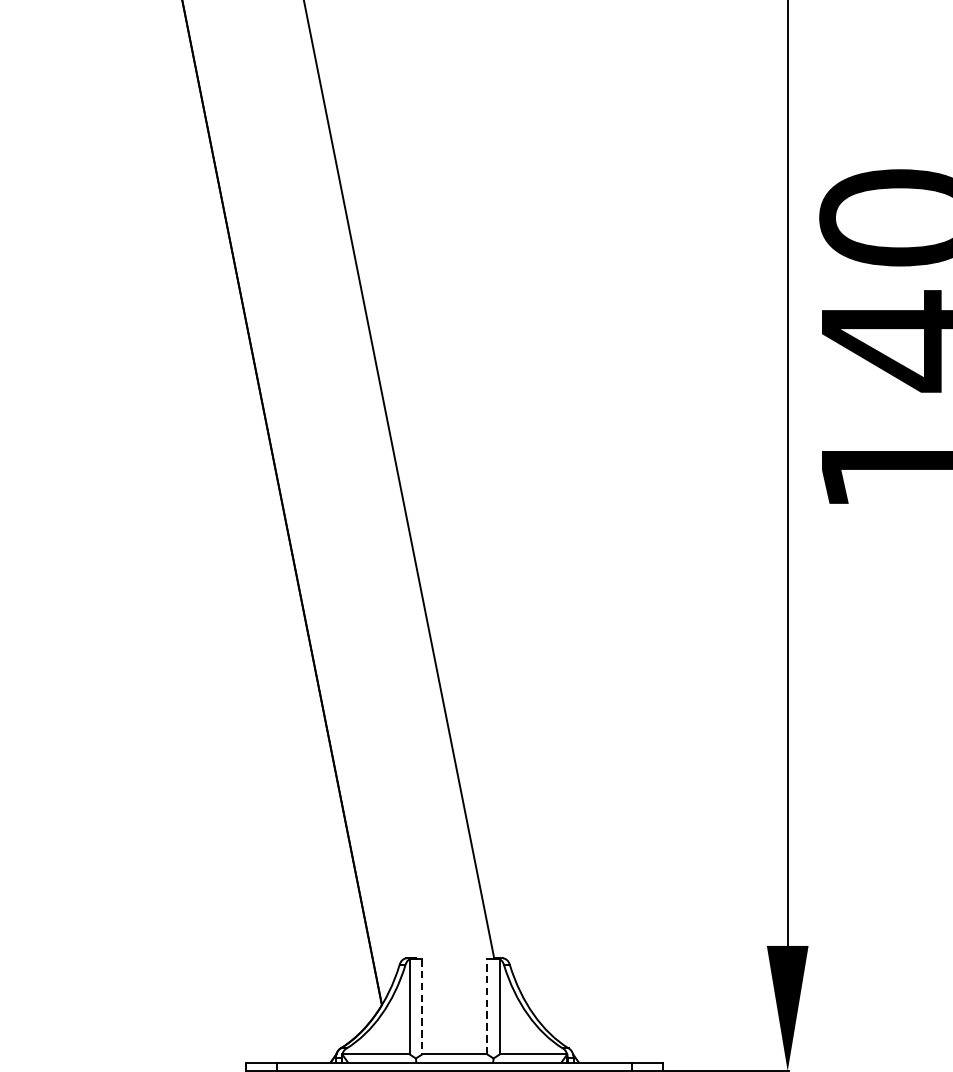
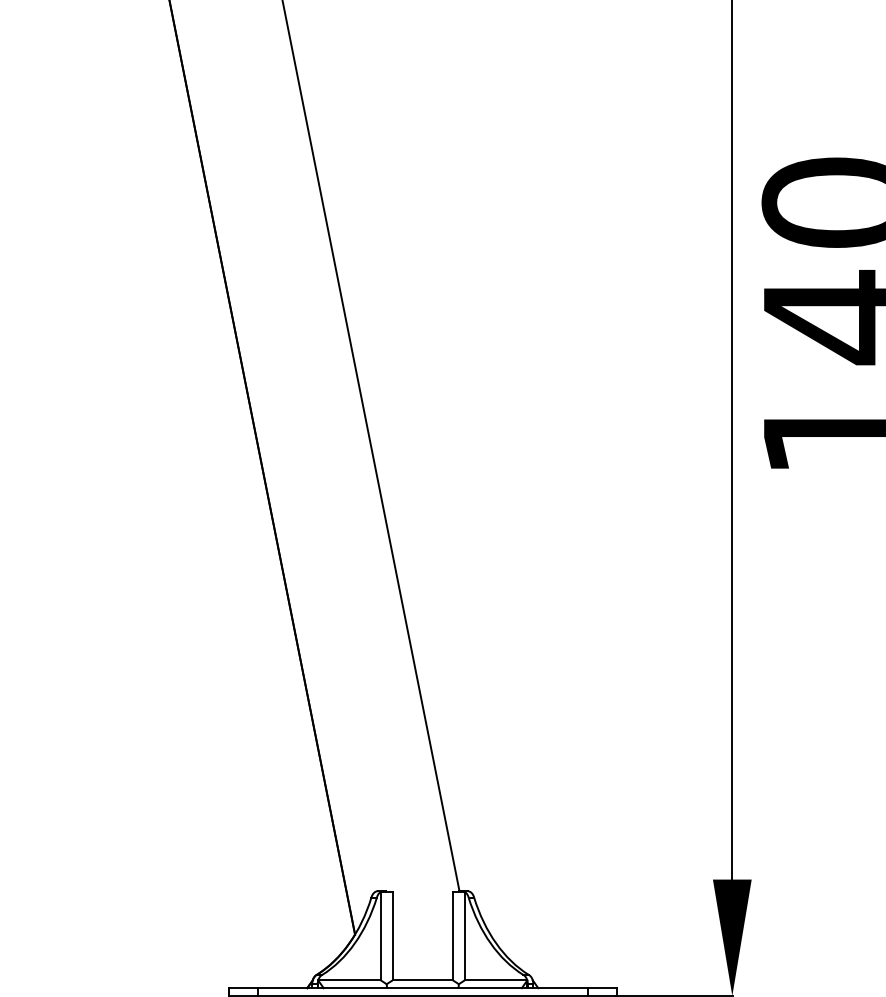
line: (486, 1006) -> (452, 935), dashed -> solid
line: (422, 1007) -> (392, 936), dashed -> solid

